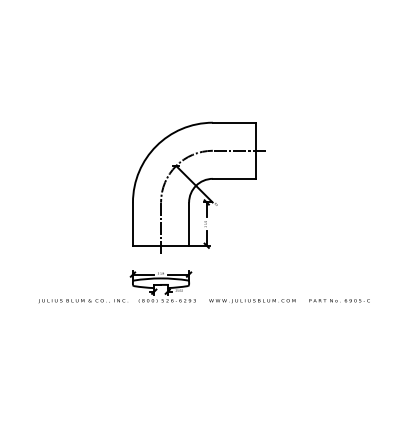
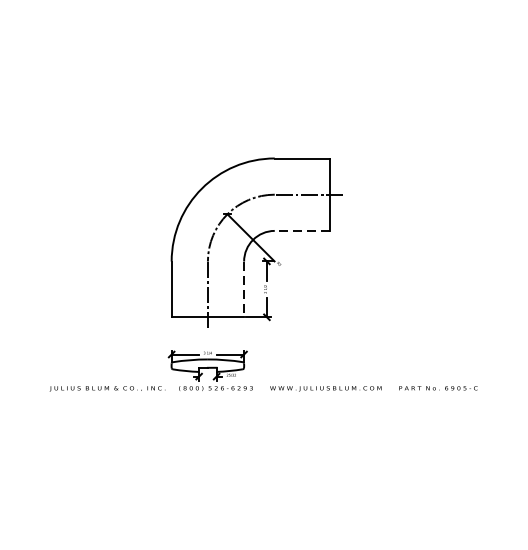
line: (234, 178) -> (302, 230), solid -> dashed
line: (189, 224) -> (244, 289), solid -> dashed

